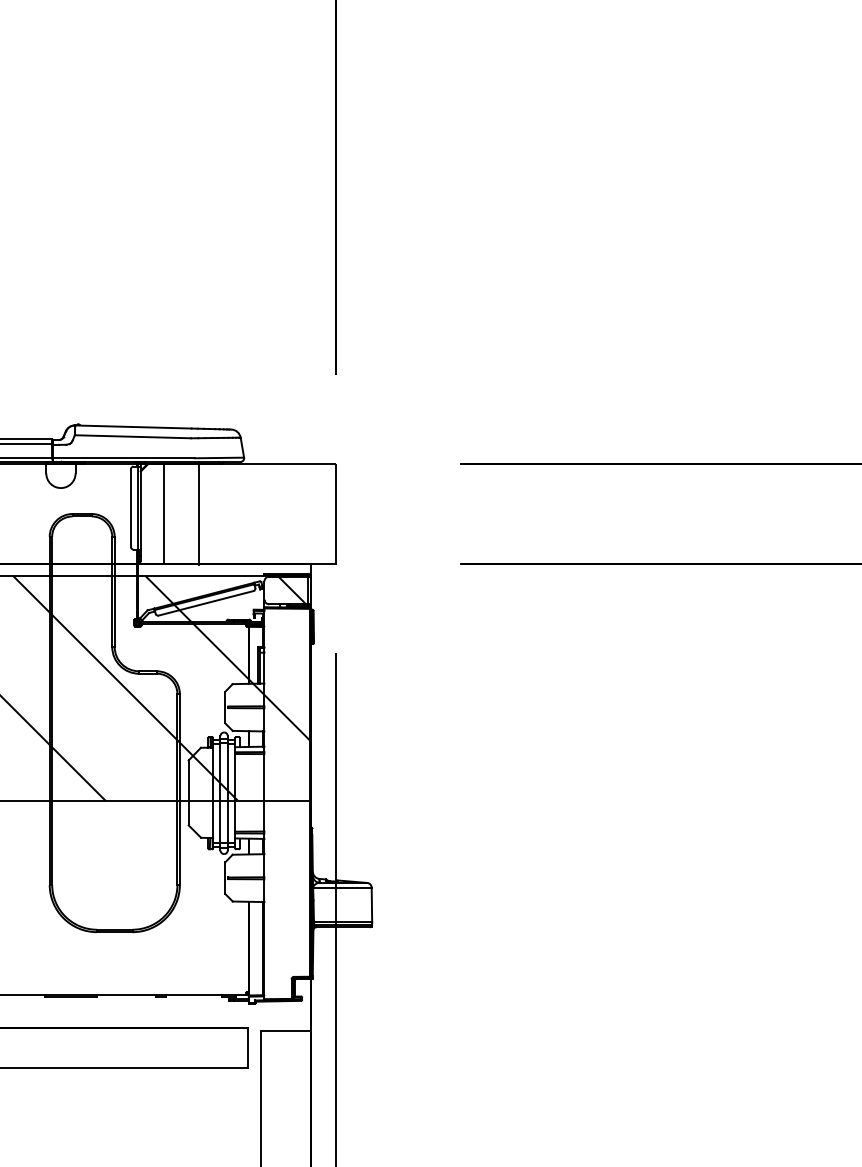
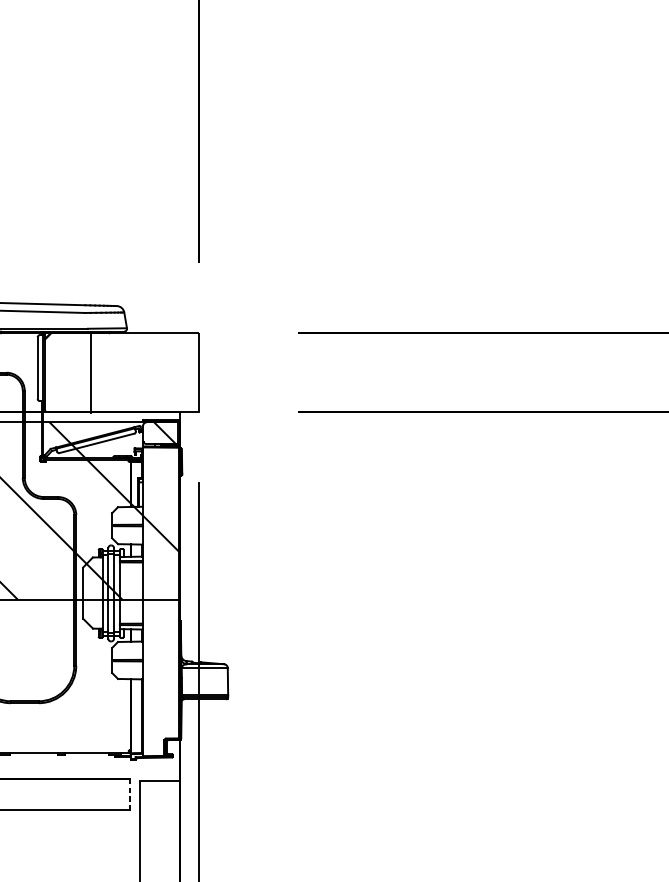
line: (163, 513) -> (63, 372), removed
line: (248, 1048) -> (130, 795), solid -> dashed

